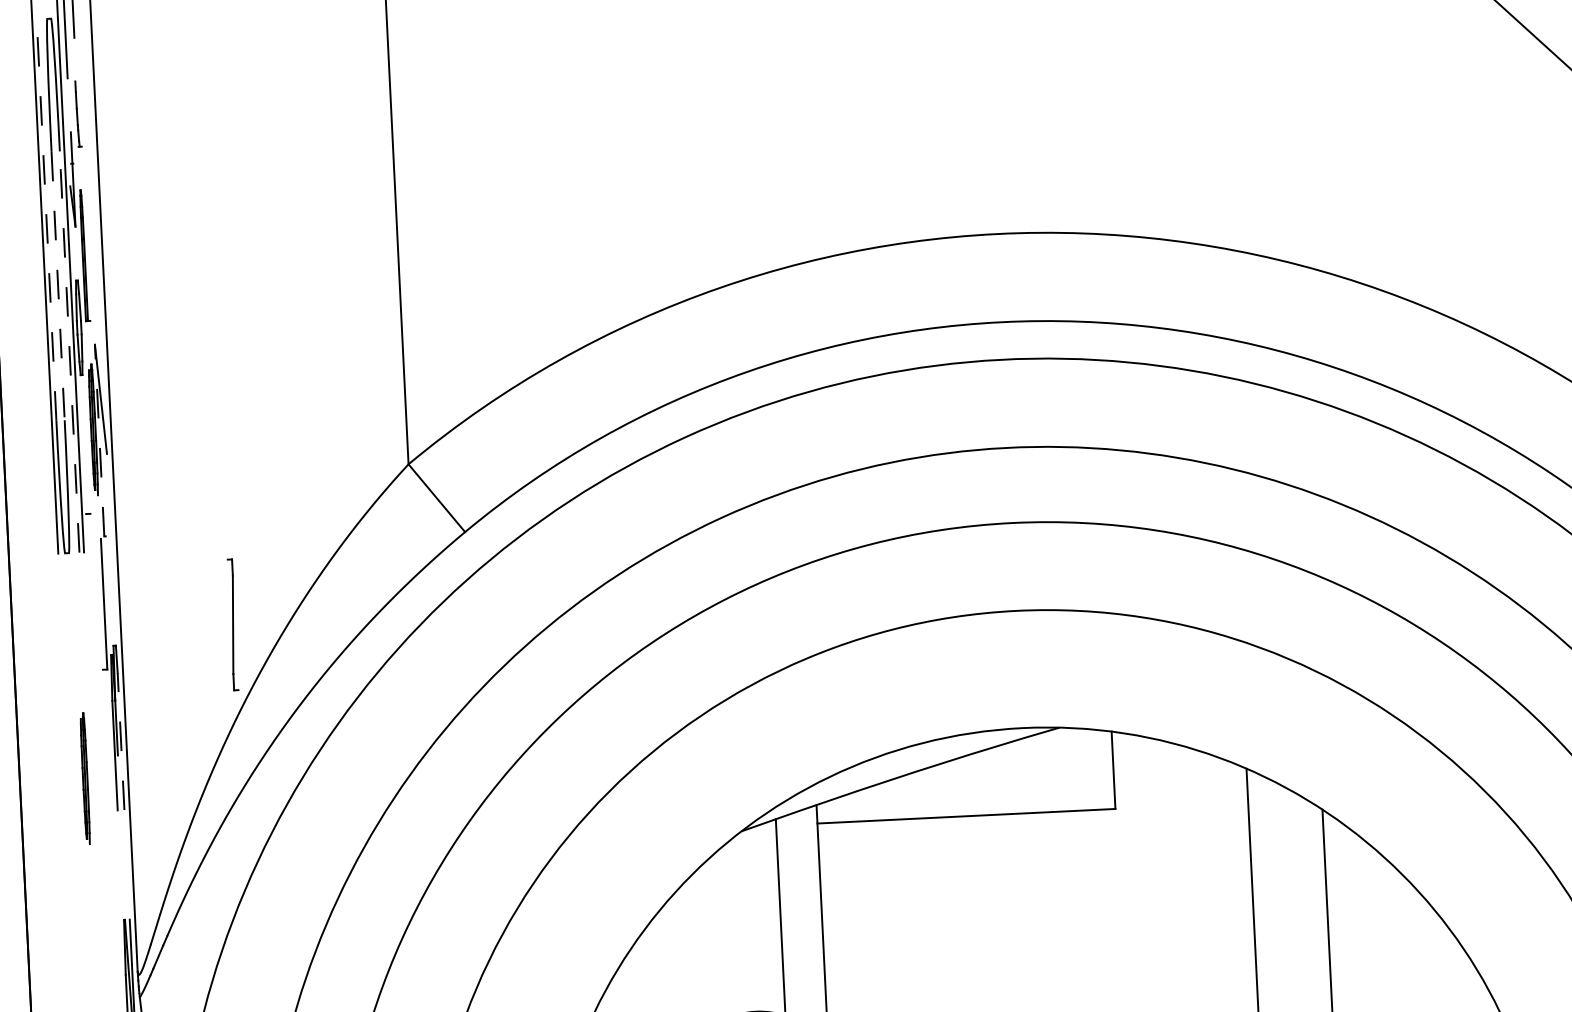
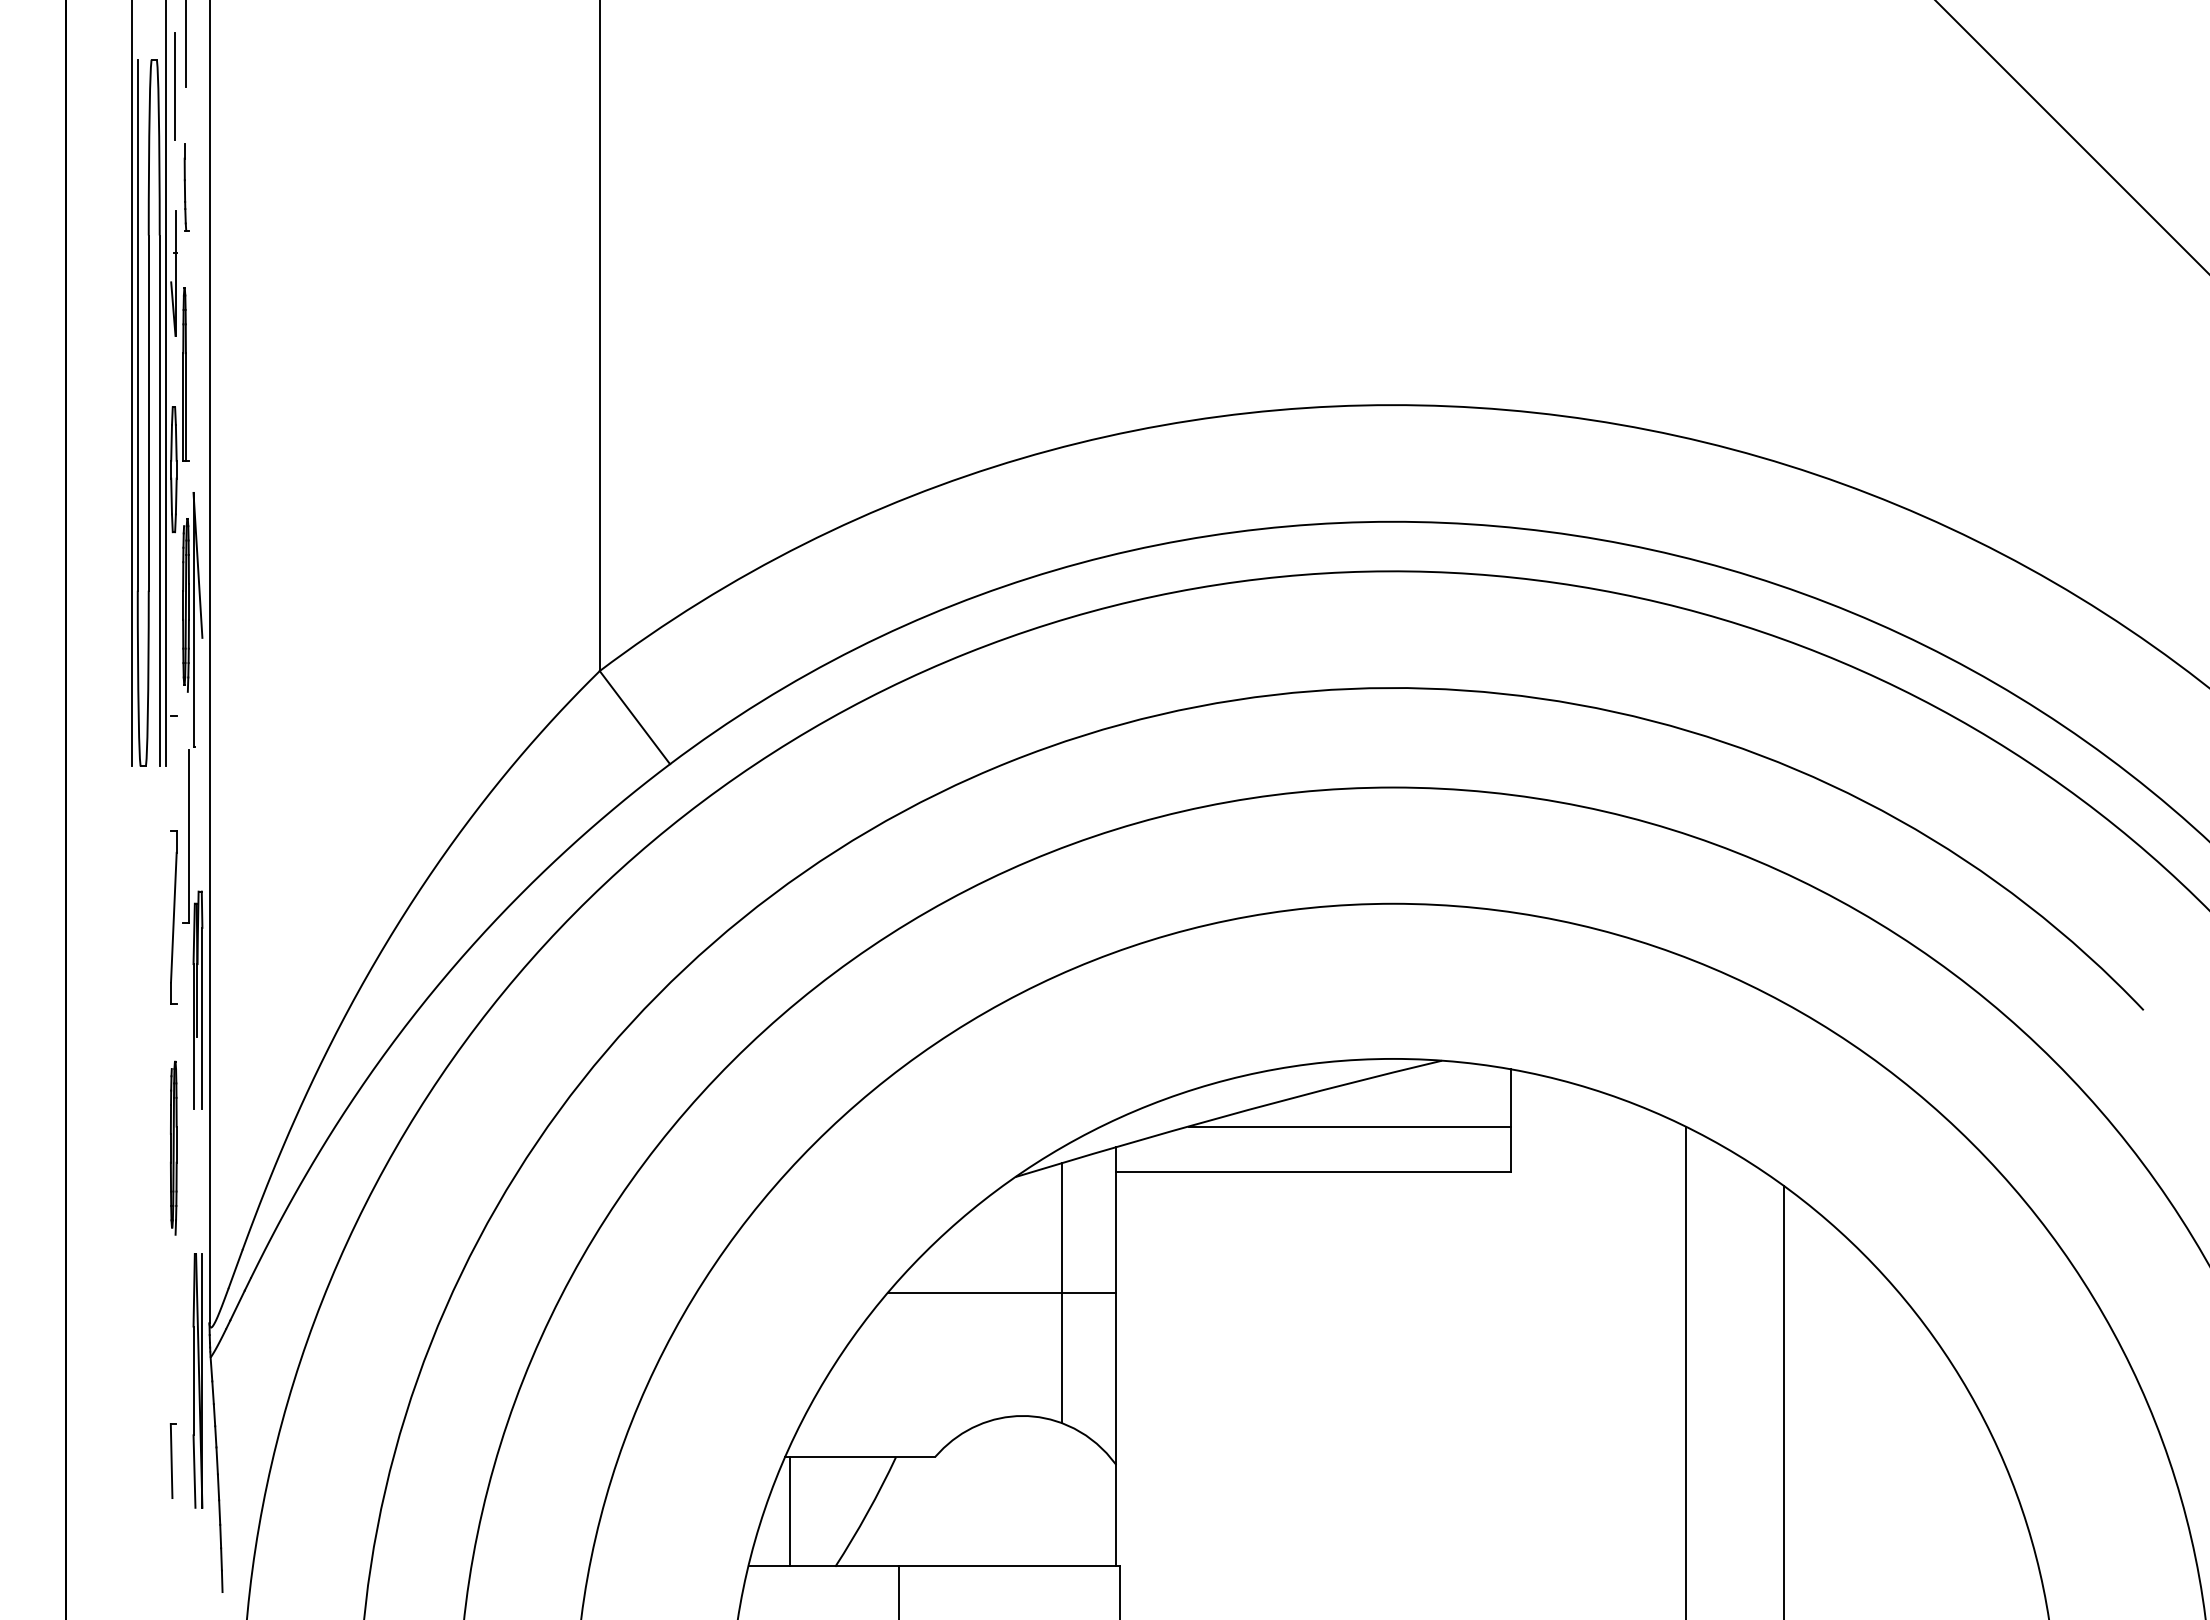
line: (46, 219) -> (137, 324), dashed -> solid
line: (57, 286) -> (148, 413), dashed -> solid
line: (69, 351) -> (159, 500), dashed -> solid
line: (99, 440) -> (193, 619), dashed -> solid
part: (232, 624) -> (173, 917), moved
line: (121, 741) -> (202, 1018), dashed -> solid
part: (85, 778) -> (173, 1147), moved
line: (992, 780) -> (1349, 1126), added
line: (735, 919) -> (1001, 1293), added

